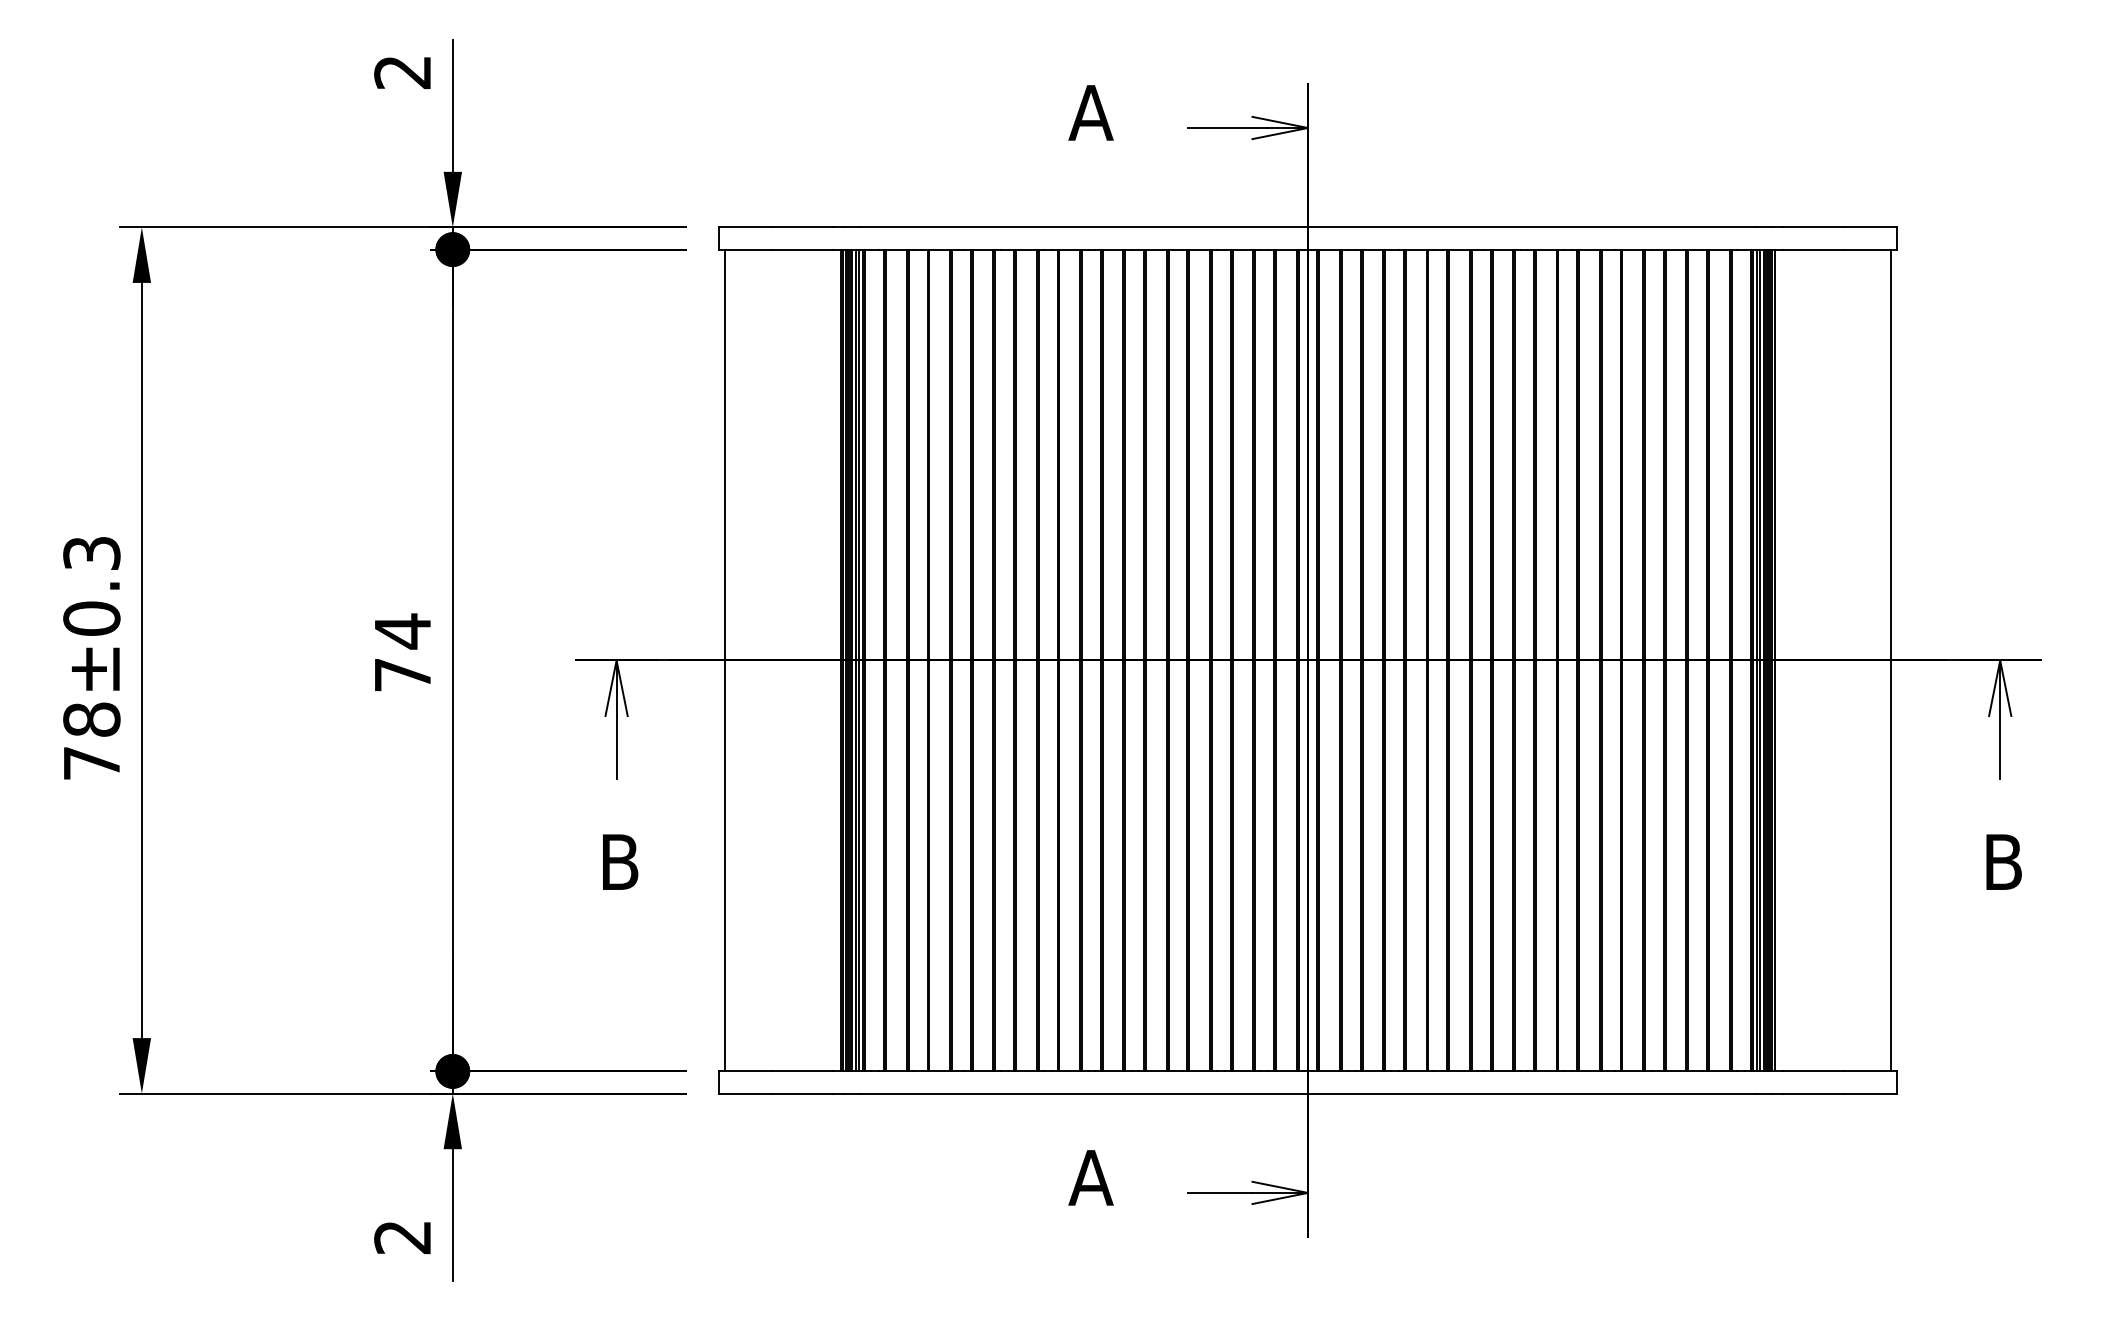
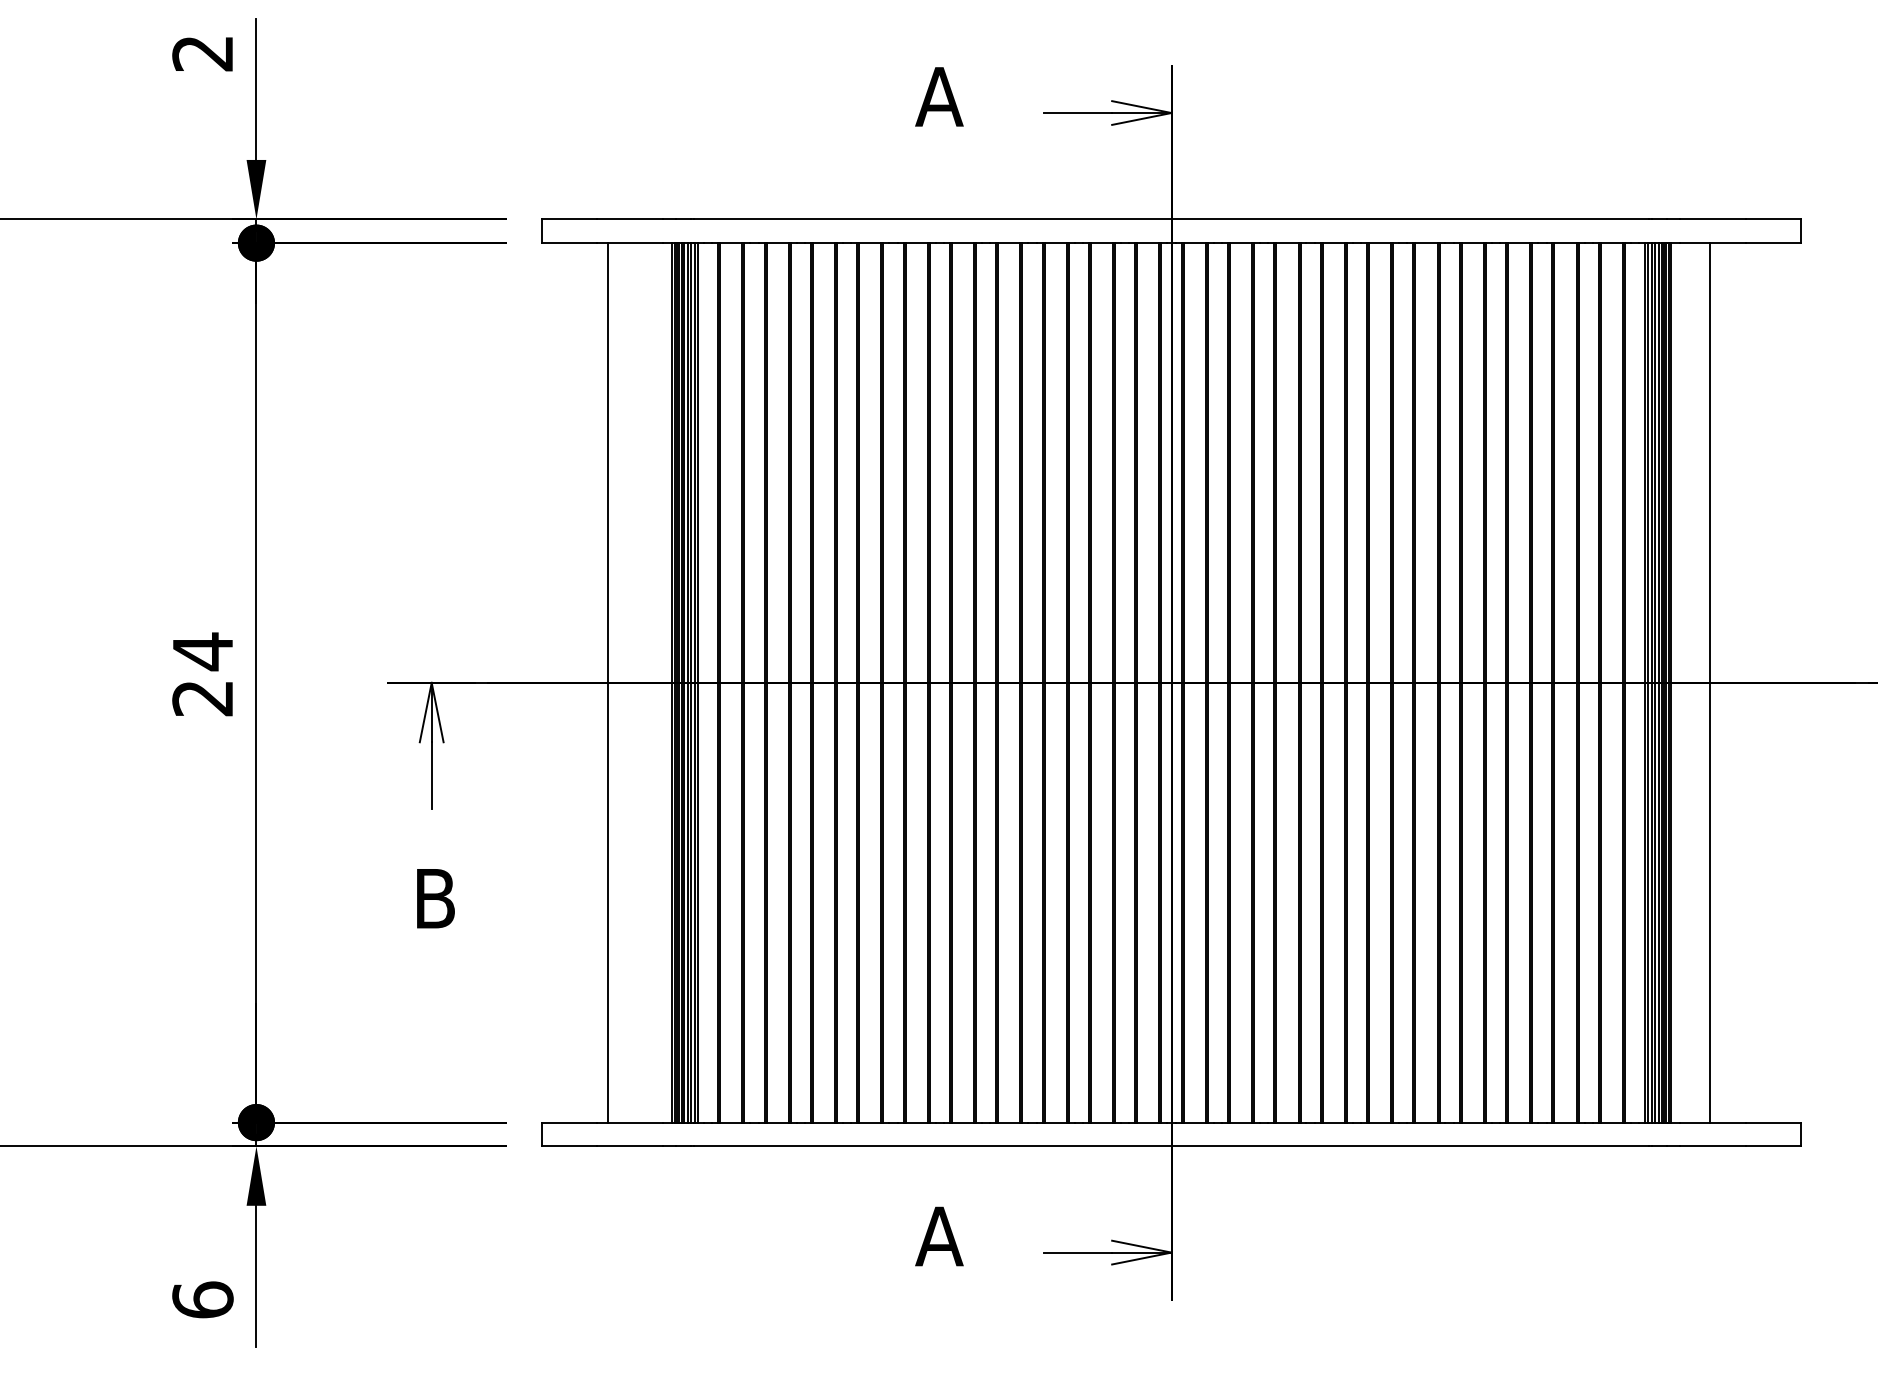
line: (724, 660) -> (607, 682), moved
line: (1891, 660) -> (1710, 682), moved
text: (402, 675) -> (202, 698), 74 -> 24
text: (402, 1236) -> (202, 1299), 2 -> 6

